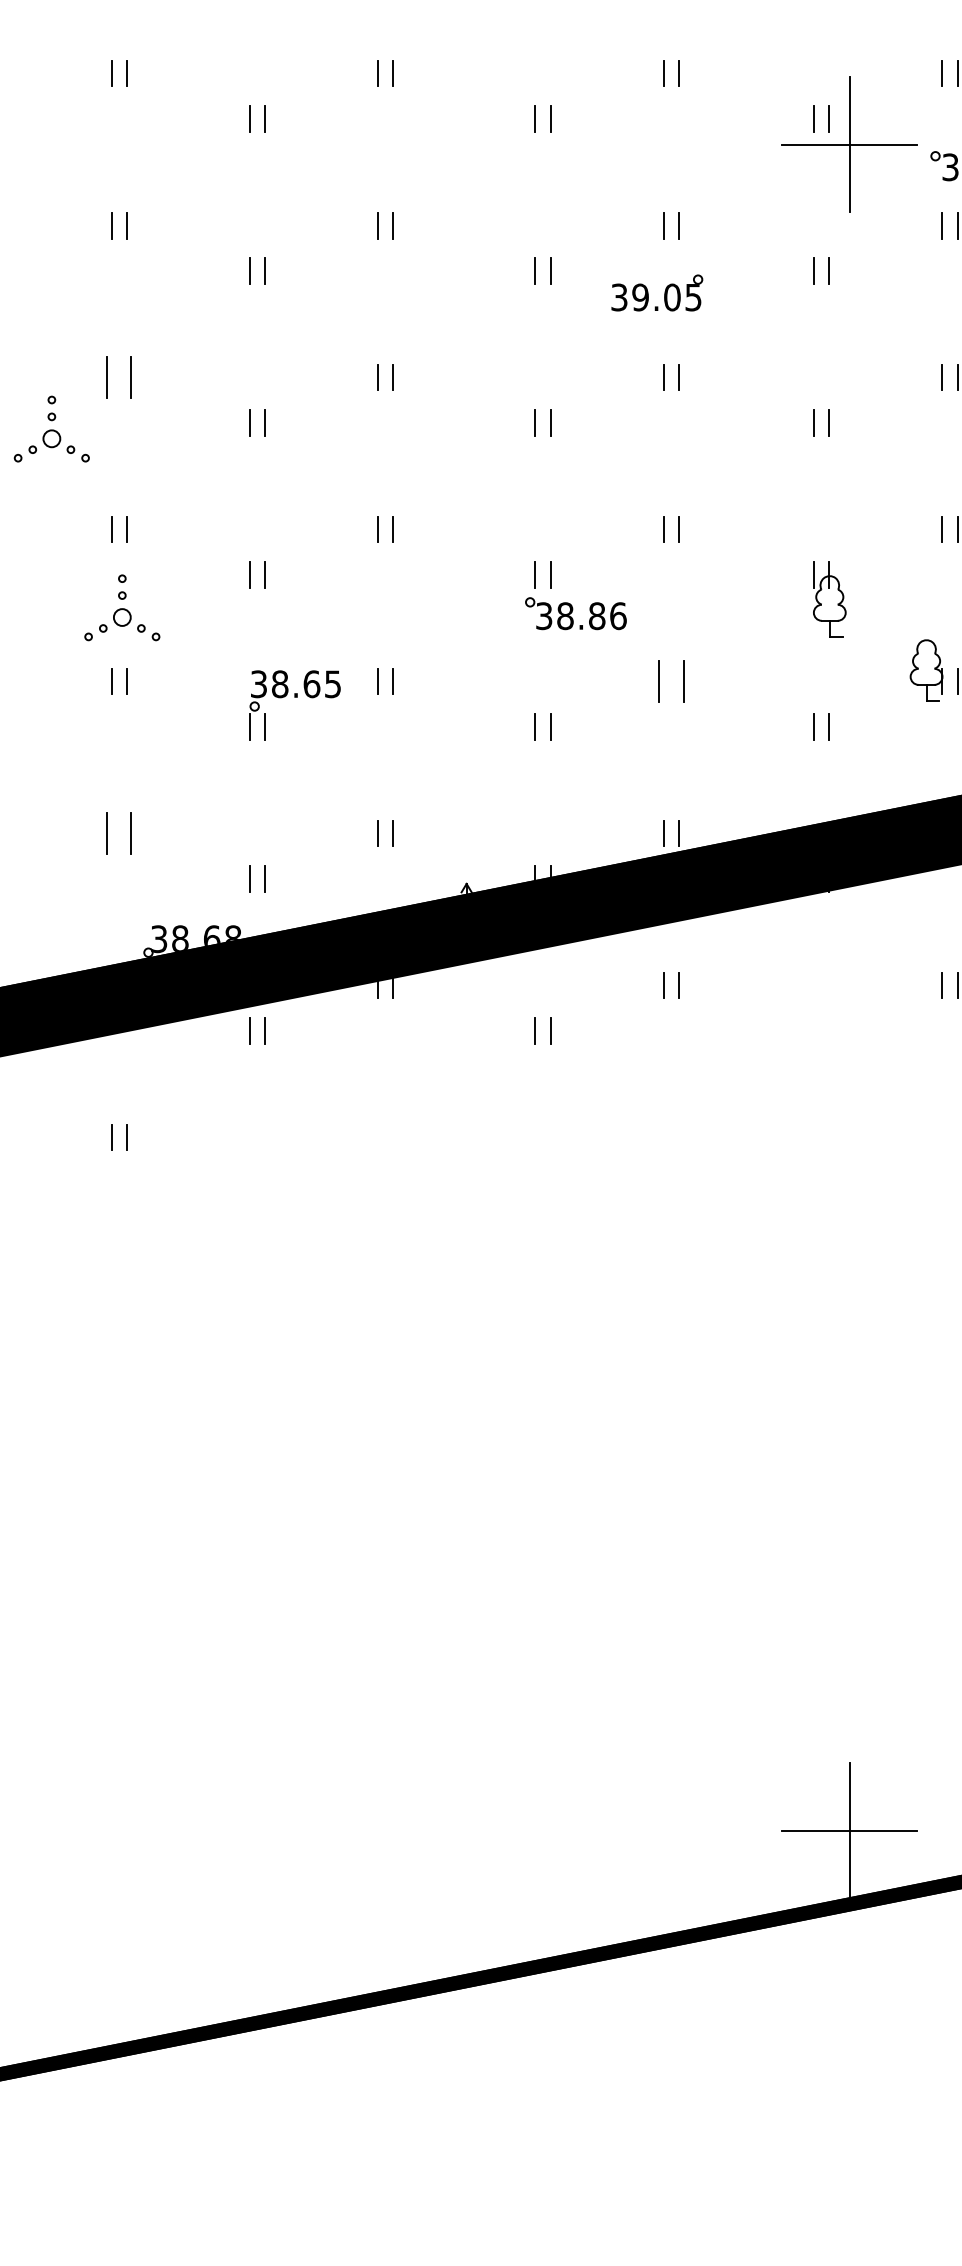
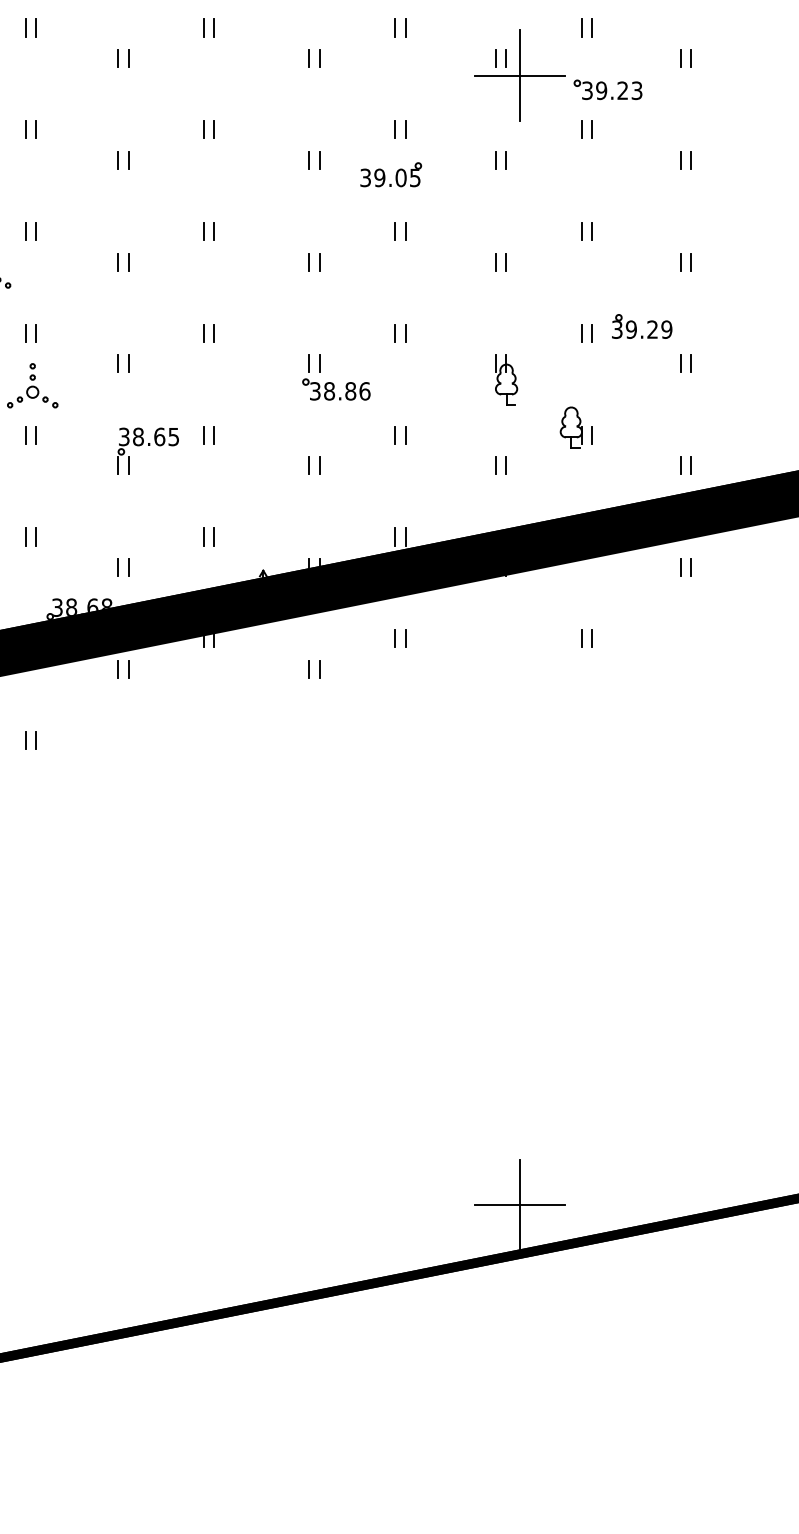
part: (118, 377) -> (30, 231), size x0.62
part: (671, 682) -> (400, 435), size x0.62
part: (118, 832) -> (30, 536), size x0.62

